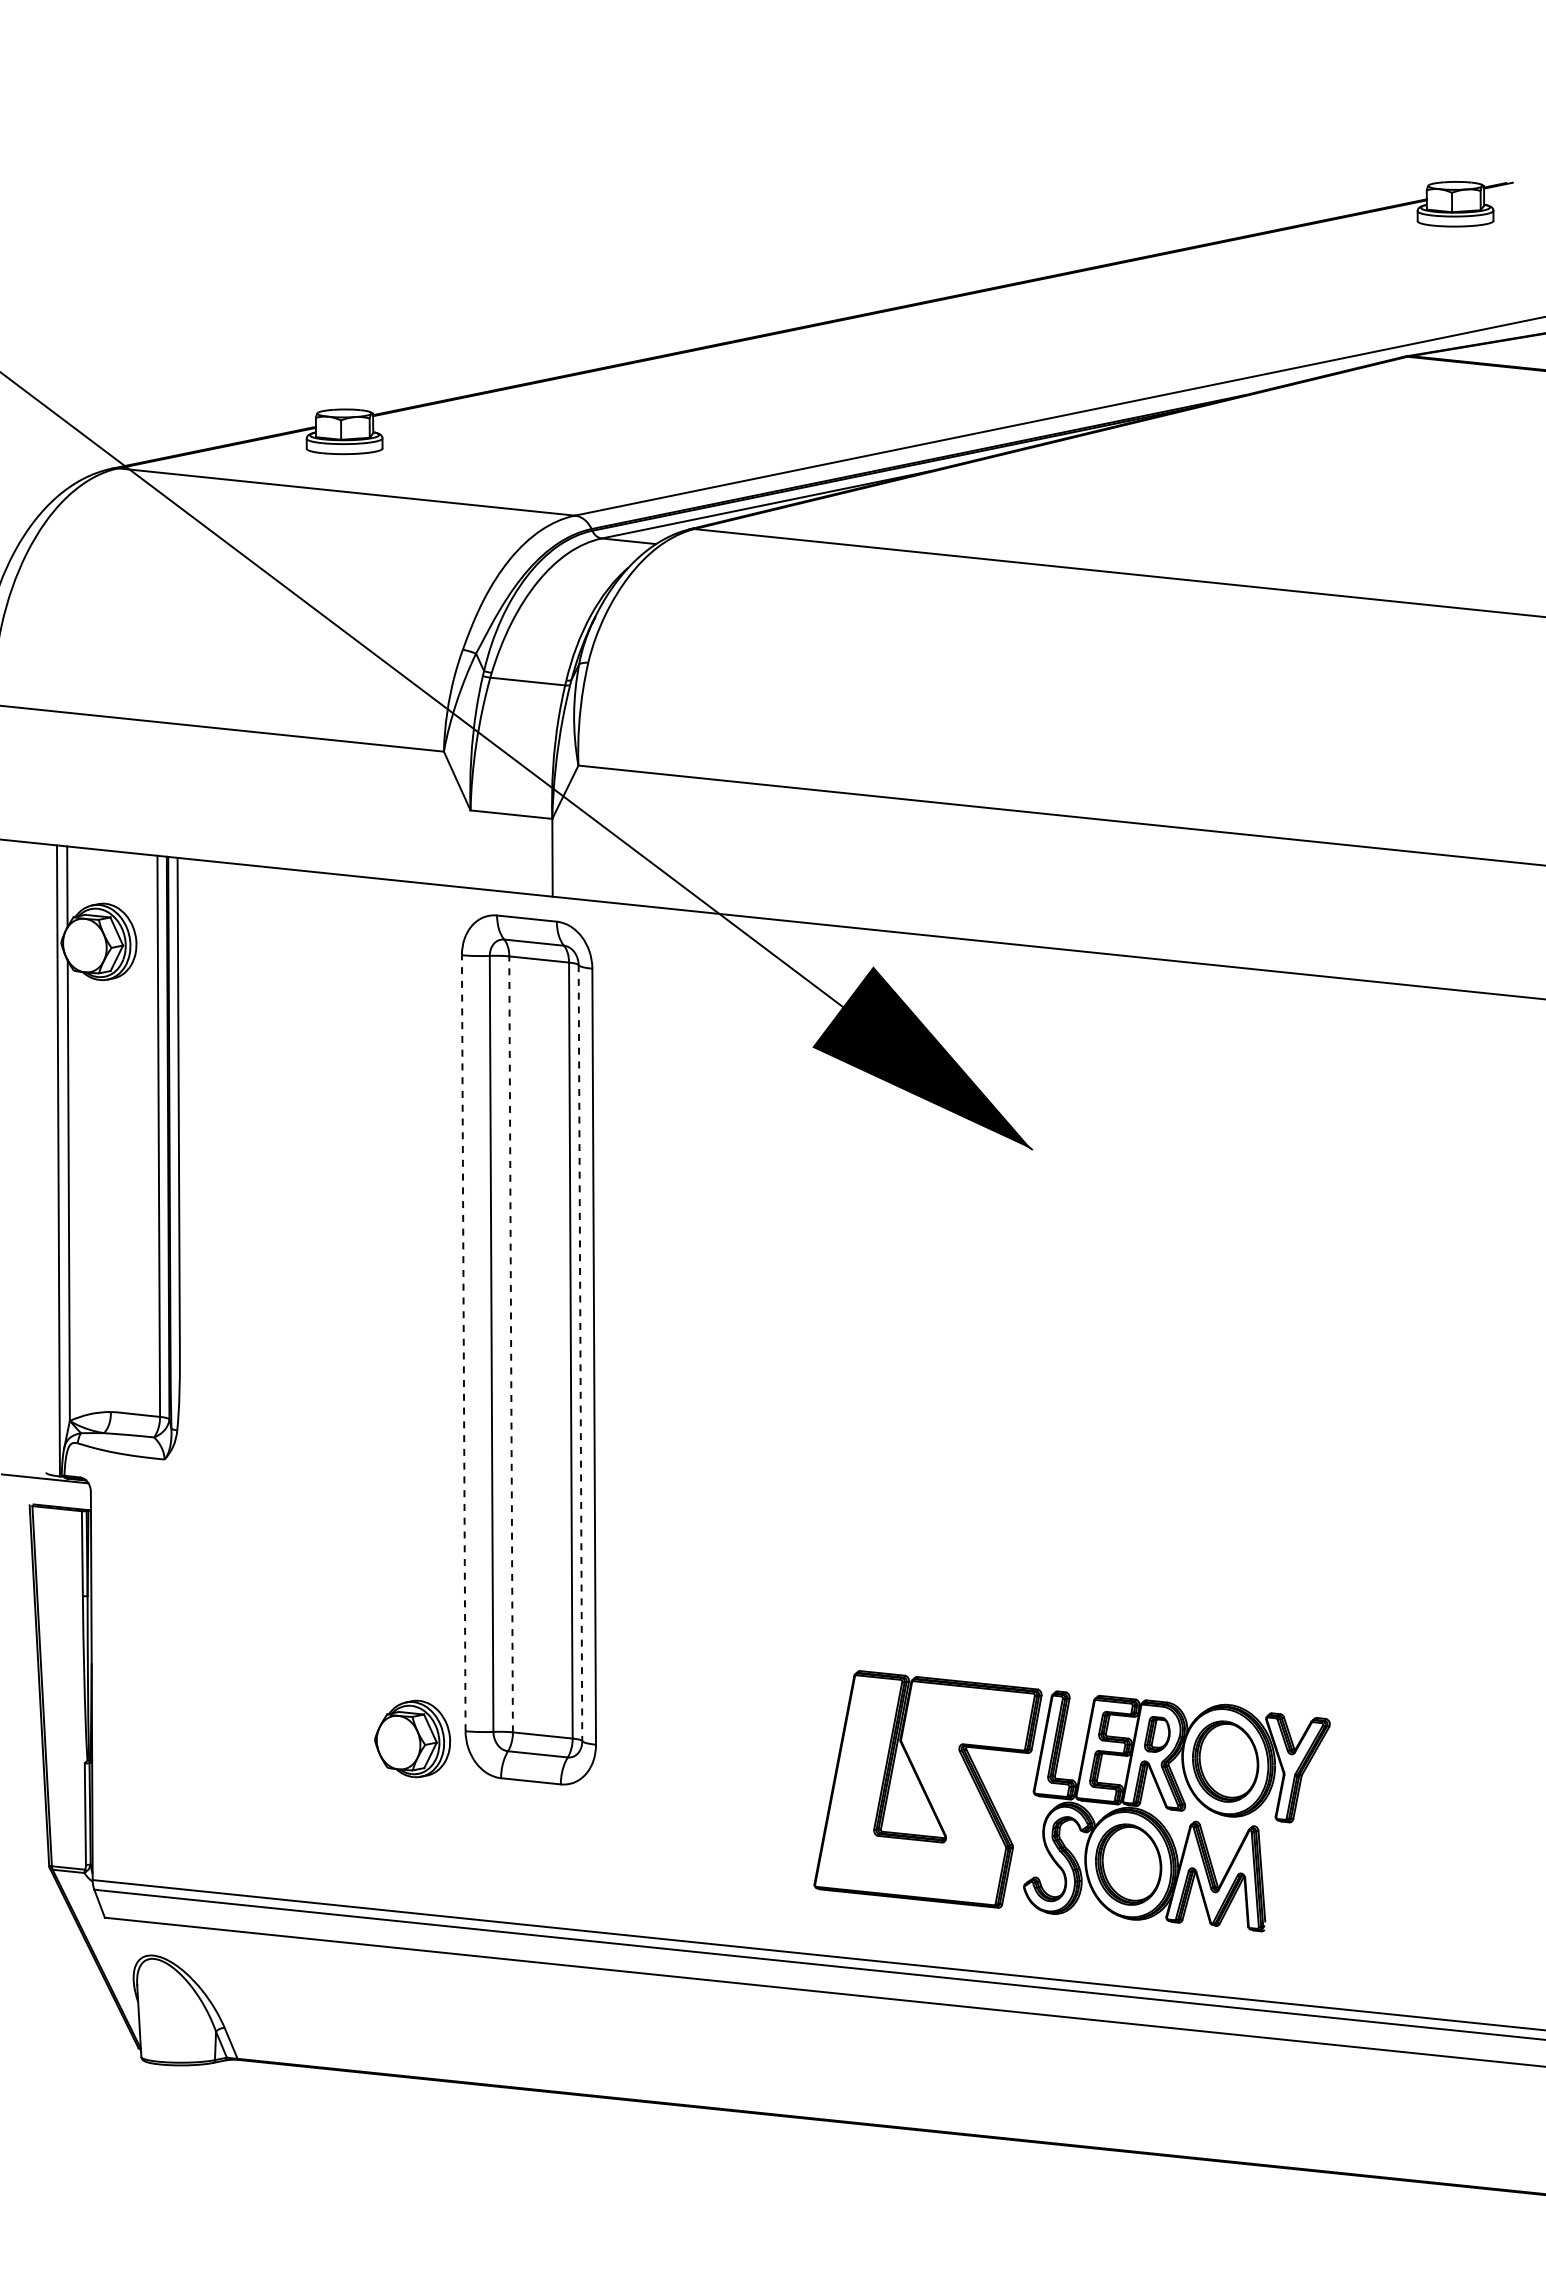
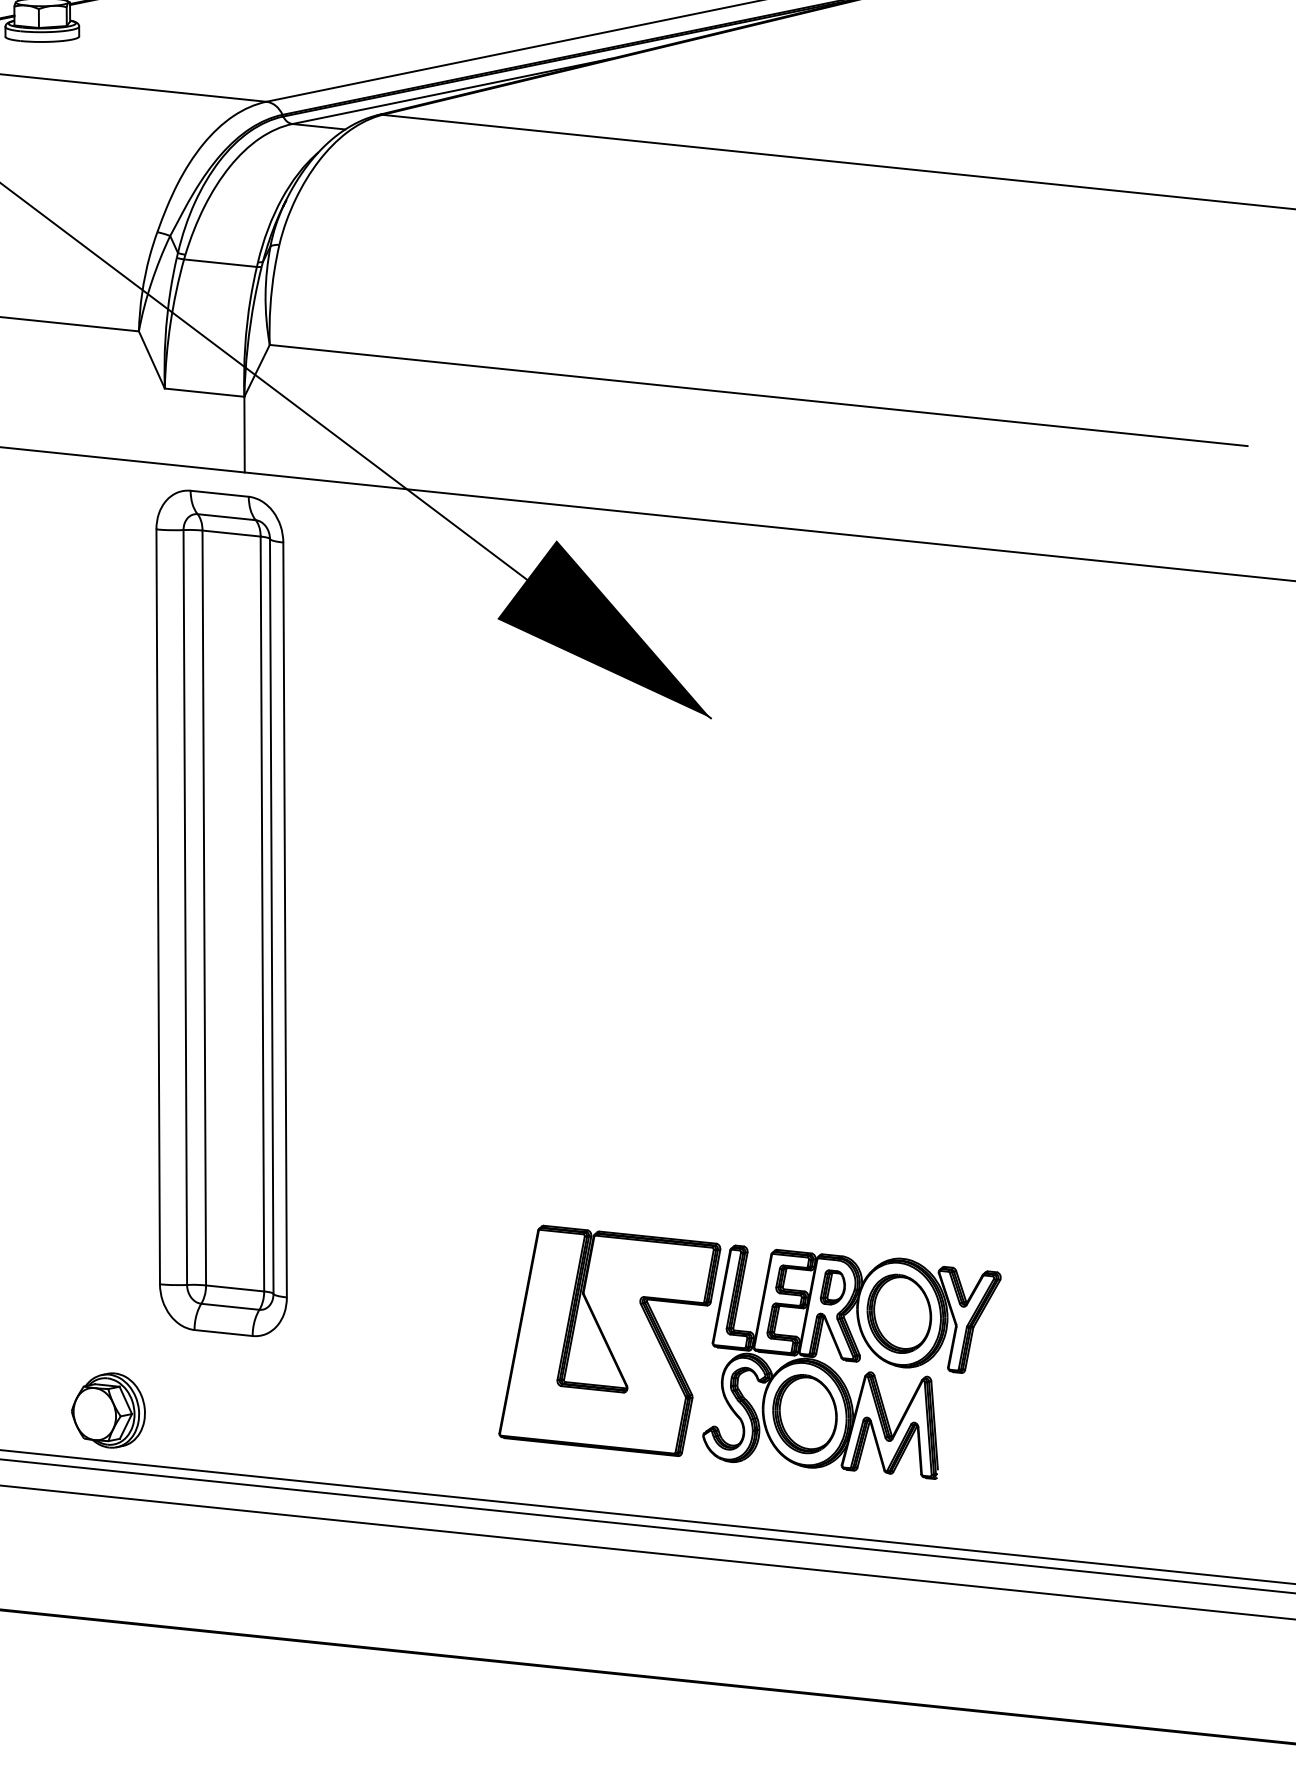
line: (463, 1343) -> (157, 907), dashed -> solid
line: (511, 1344) -> (204, 908), dashed -> solid
line: (580, 1353) -> (271, 916), dashed -> solid
part: (412, 1738) -> (108, 1410), moved

